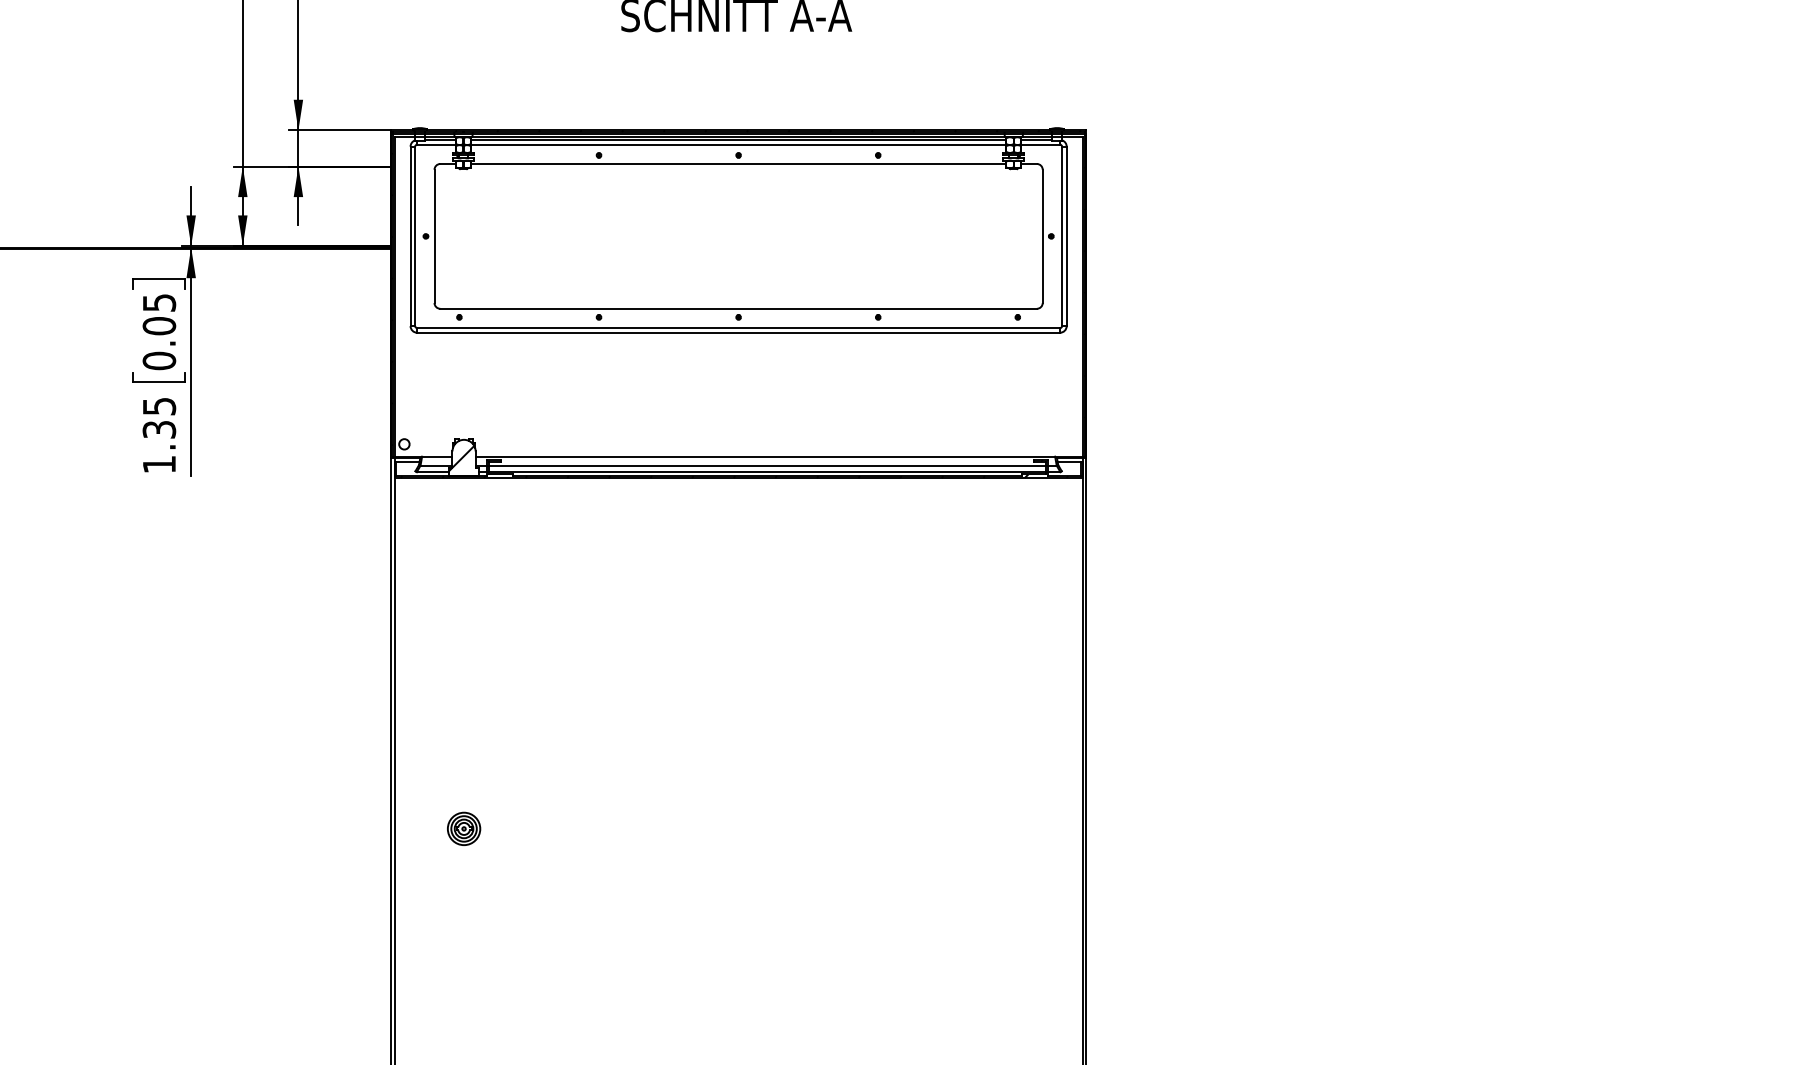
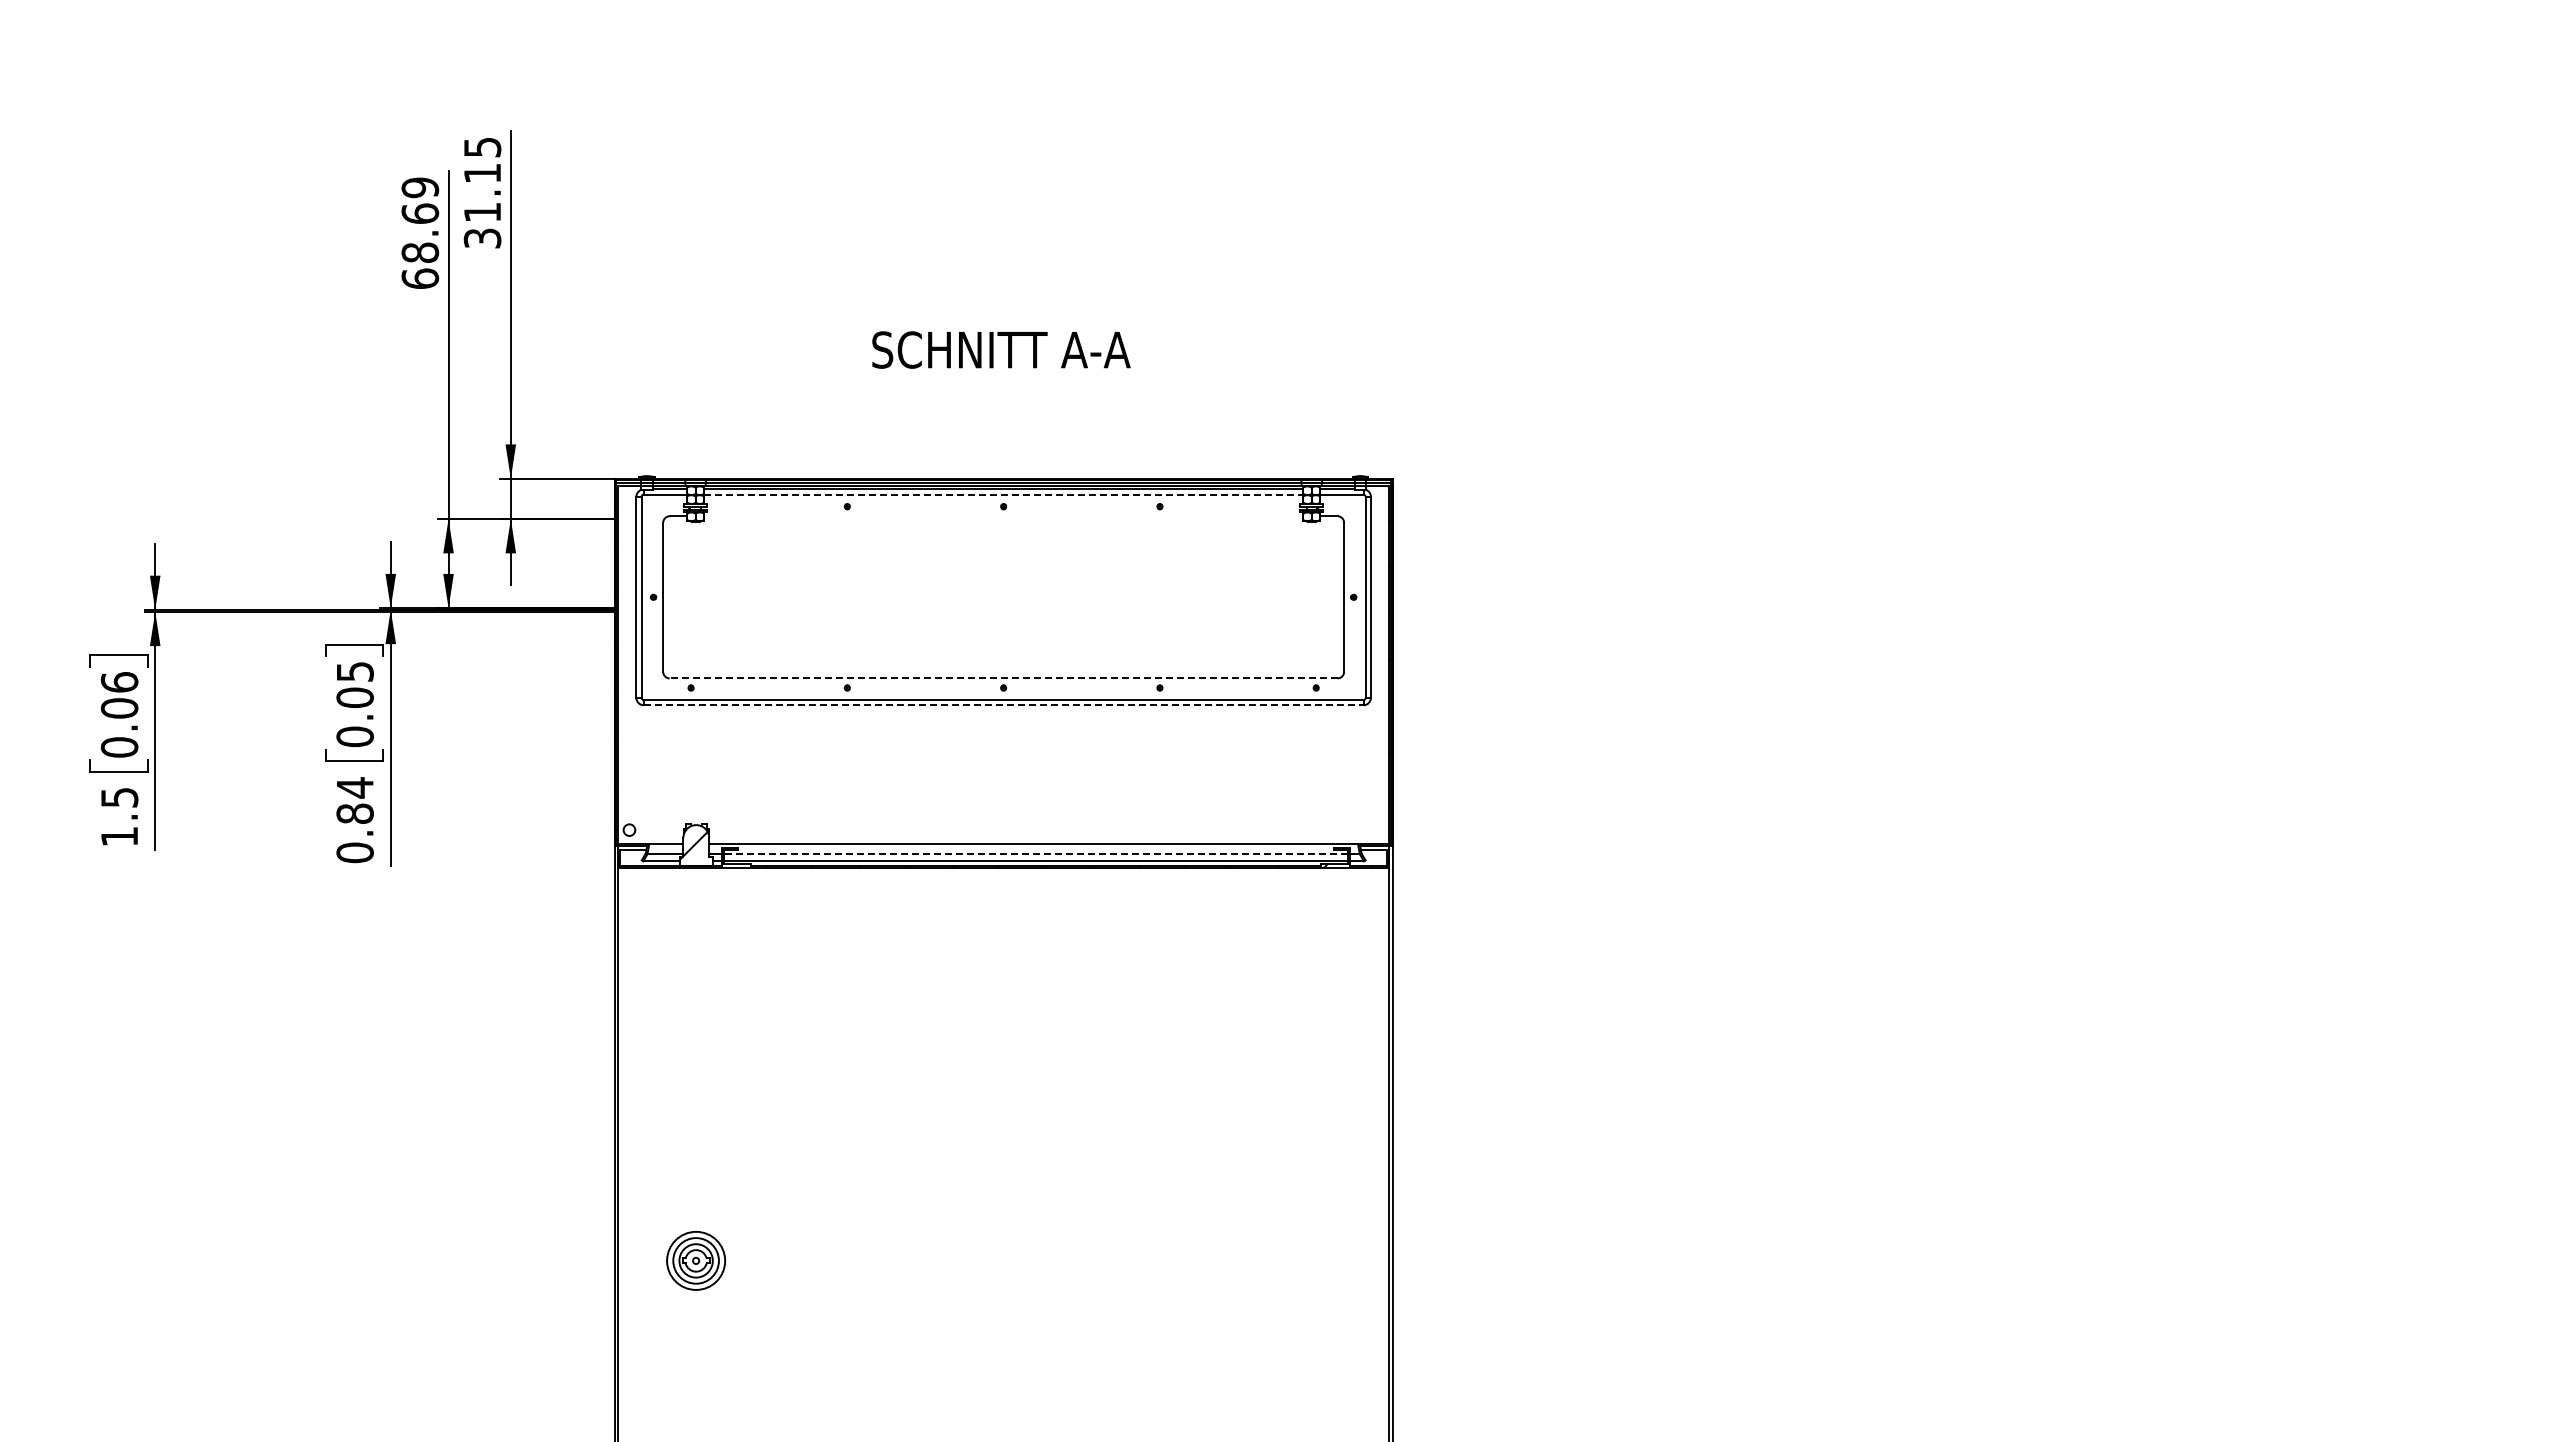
line: (738, 144) -> (1003, 494), solid -> dashed
line: (738, 164) -> (1003, 516), removed
line: (738, 308) -> (1003, 678), solid -> dashed
line: (738, 332) -> (1003, 705), solid -> dashed
text: (158, 435) -> (354, 820), 1.35 -> 0.84
line: (767, 466) -> (1036, 854), solid -> dashed
part: (464, 828) -> (696, 1260), size x1.6

